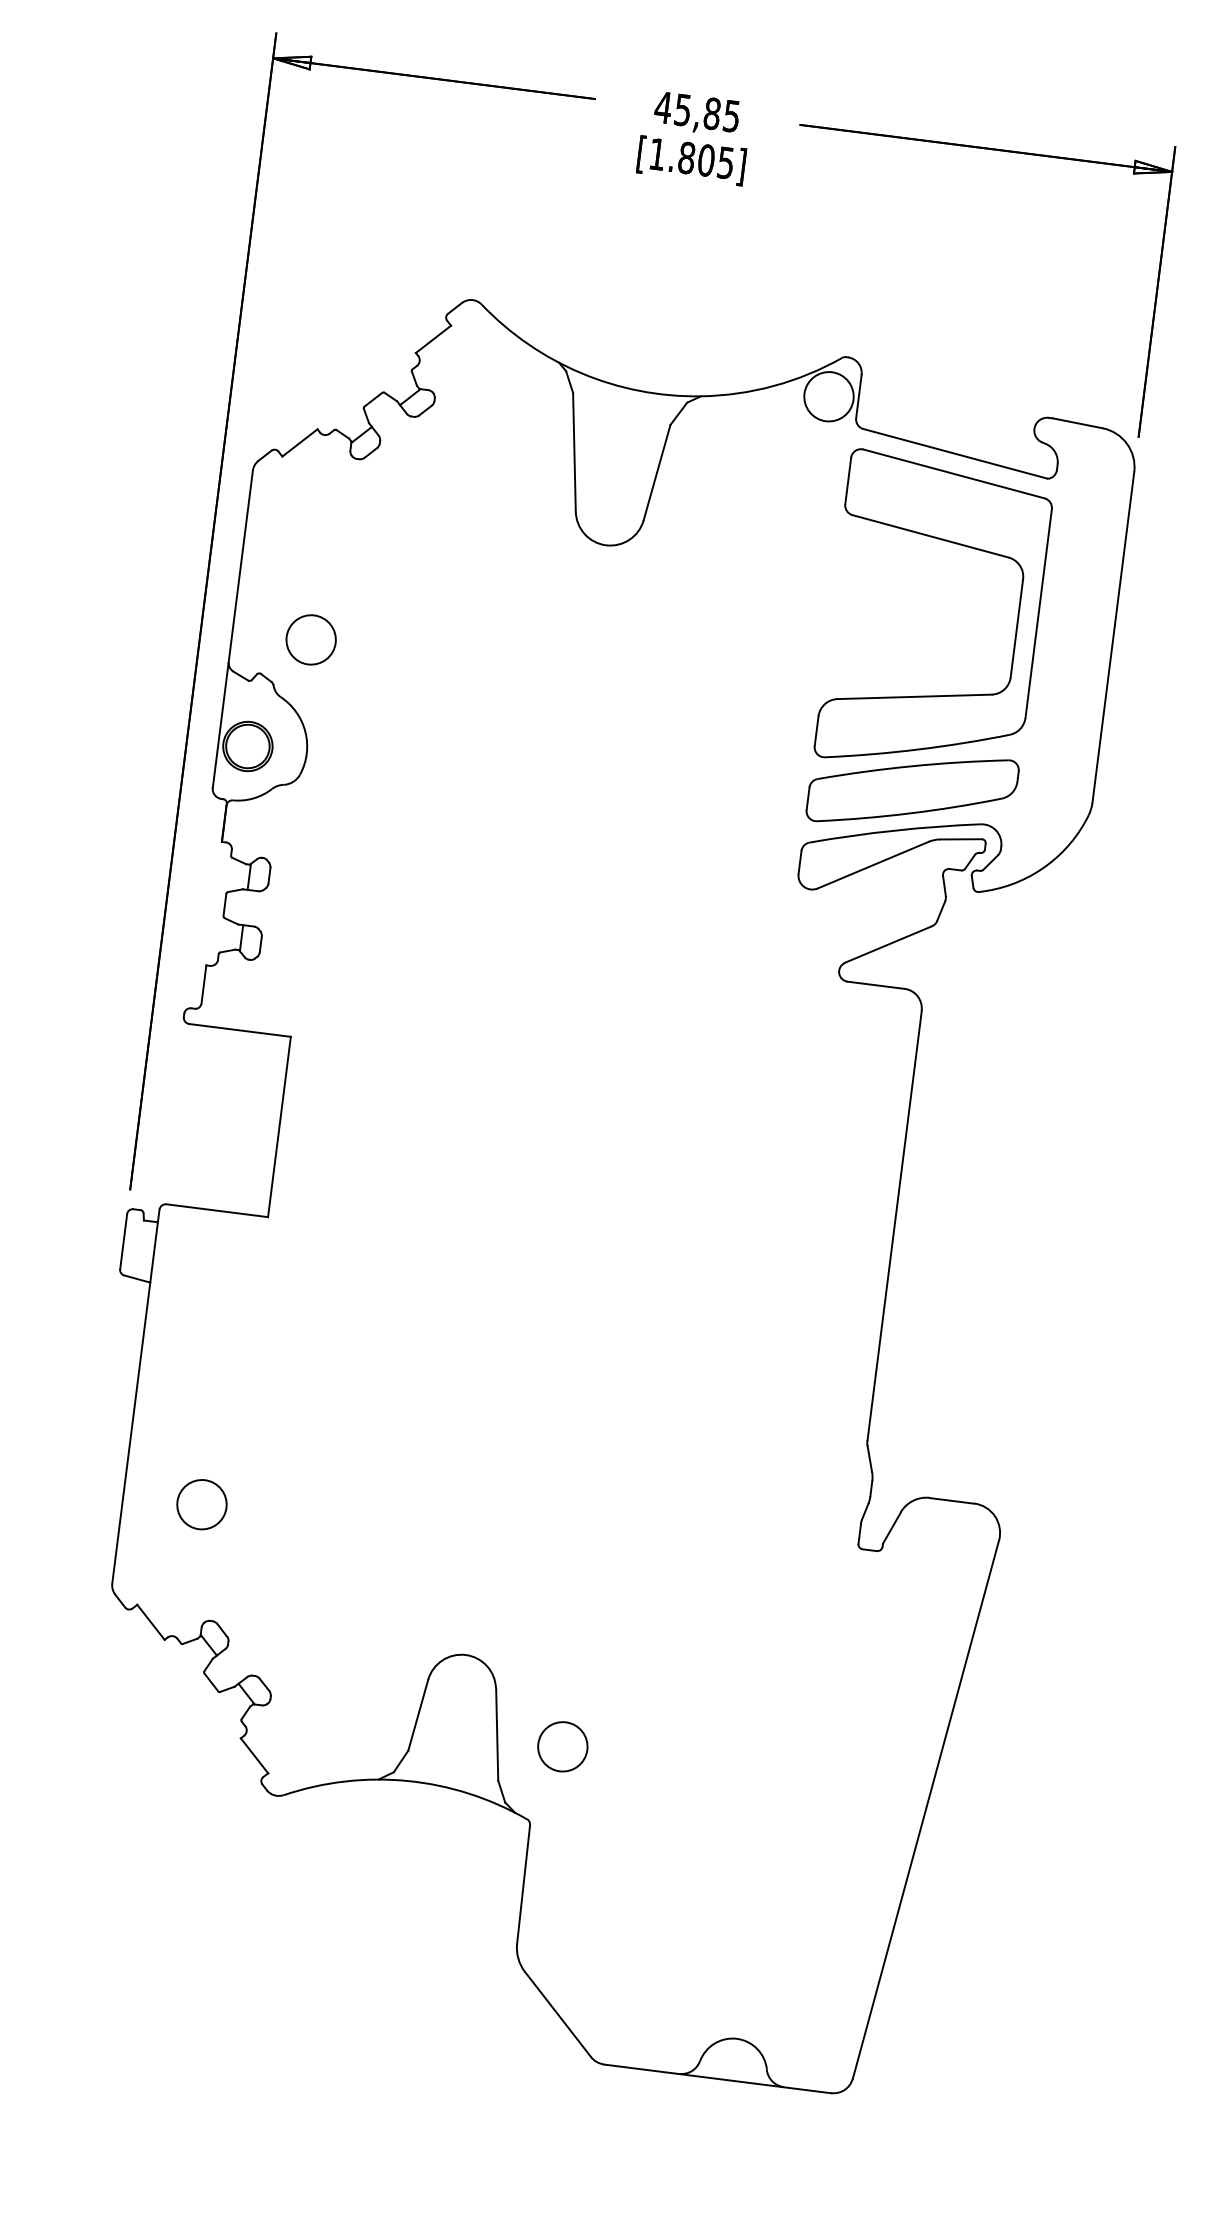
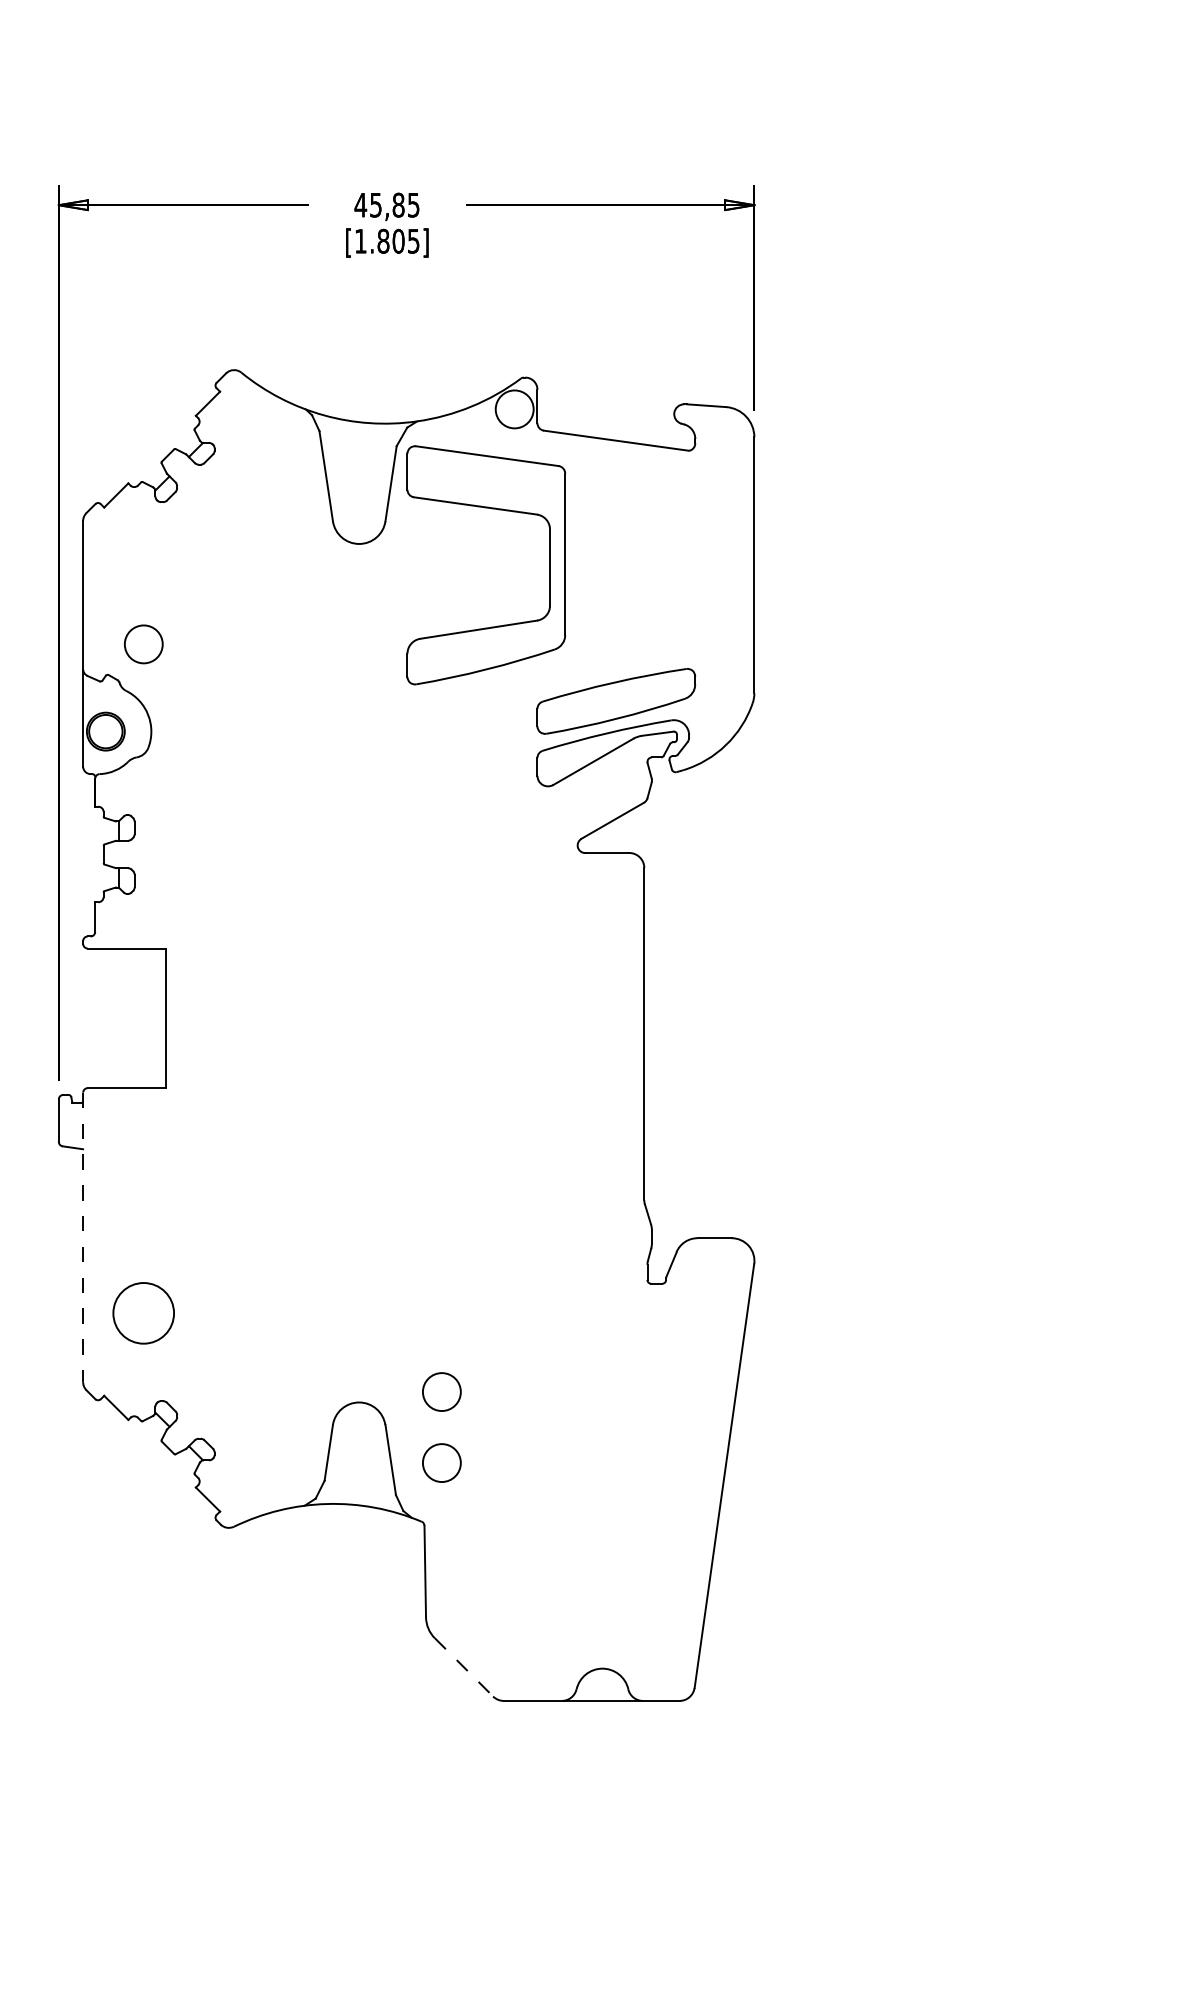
part: (950, 543) -> (491, 509), moved
line: (136, 1396) -> (83, 1237), solid -> dashed
circle: (201, 1504) -> (143, 1313), size x1.6
circle: (574, 1654) -> (441, 1391), added
line: (558, 2014) -> (464, 1667), solid -> dashed

